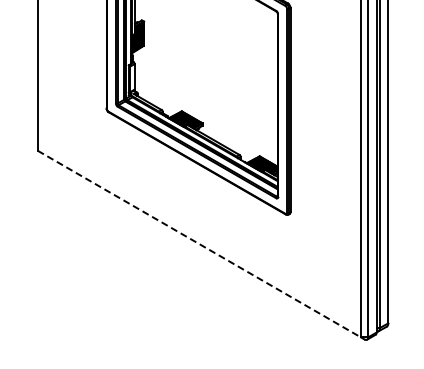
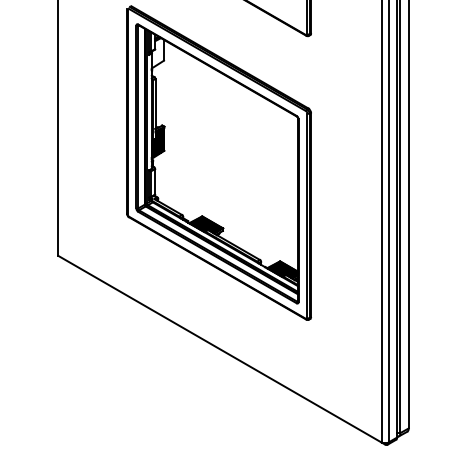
line: (199, 244) -> (219, 349), dashed -> solid

